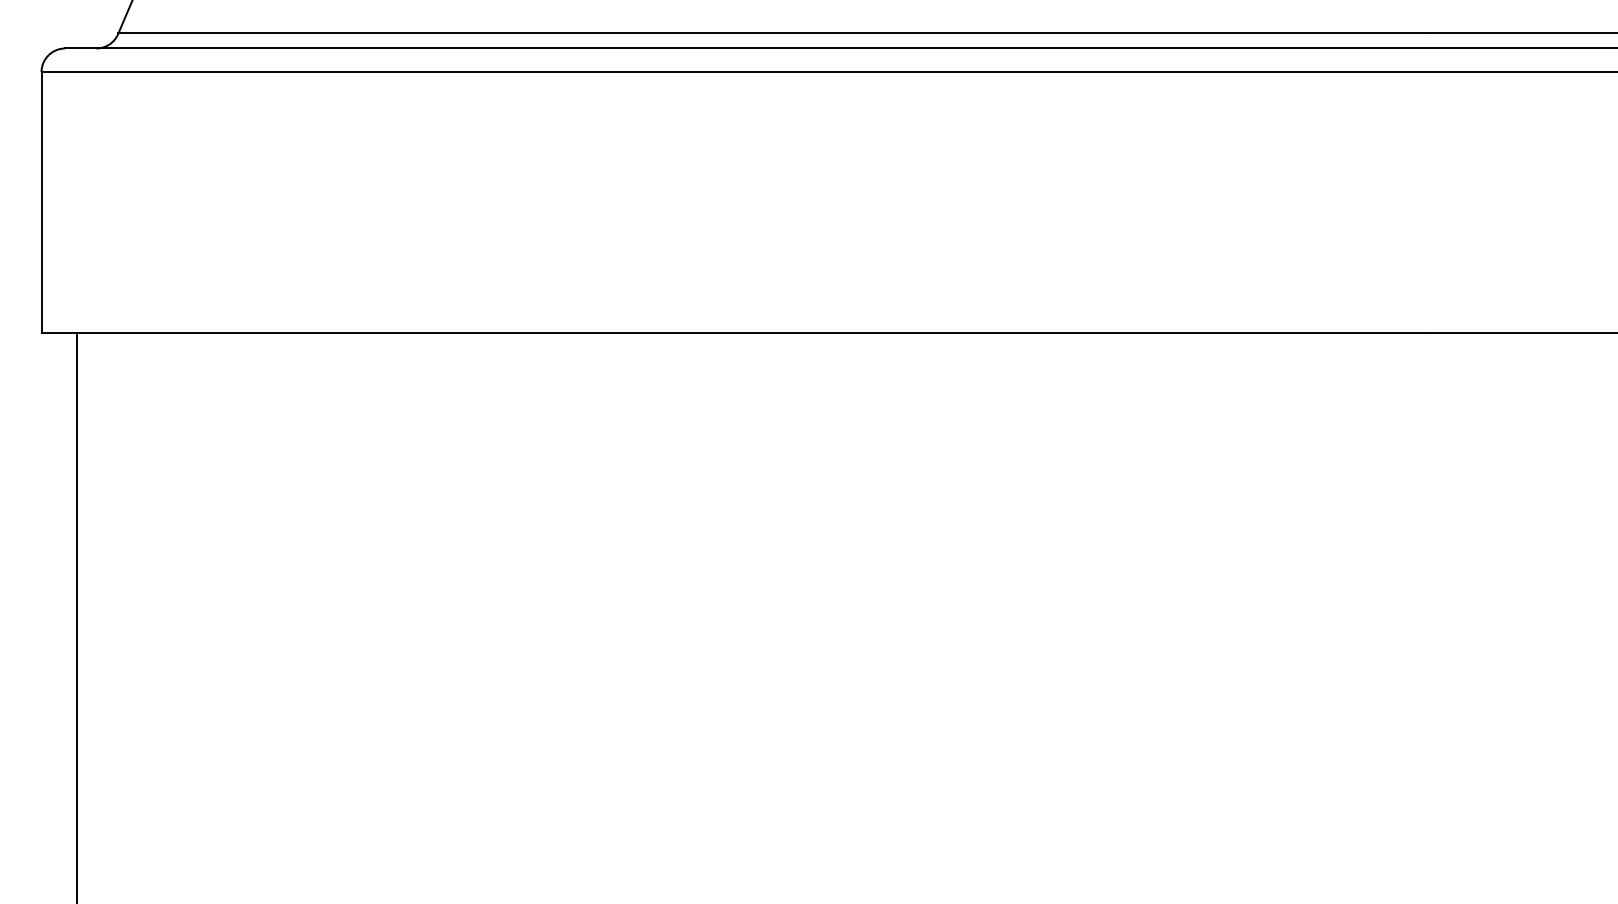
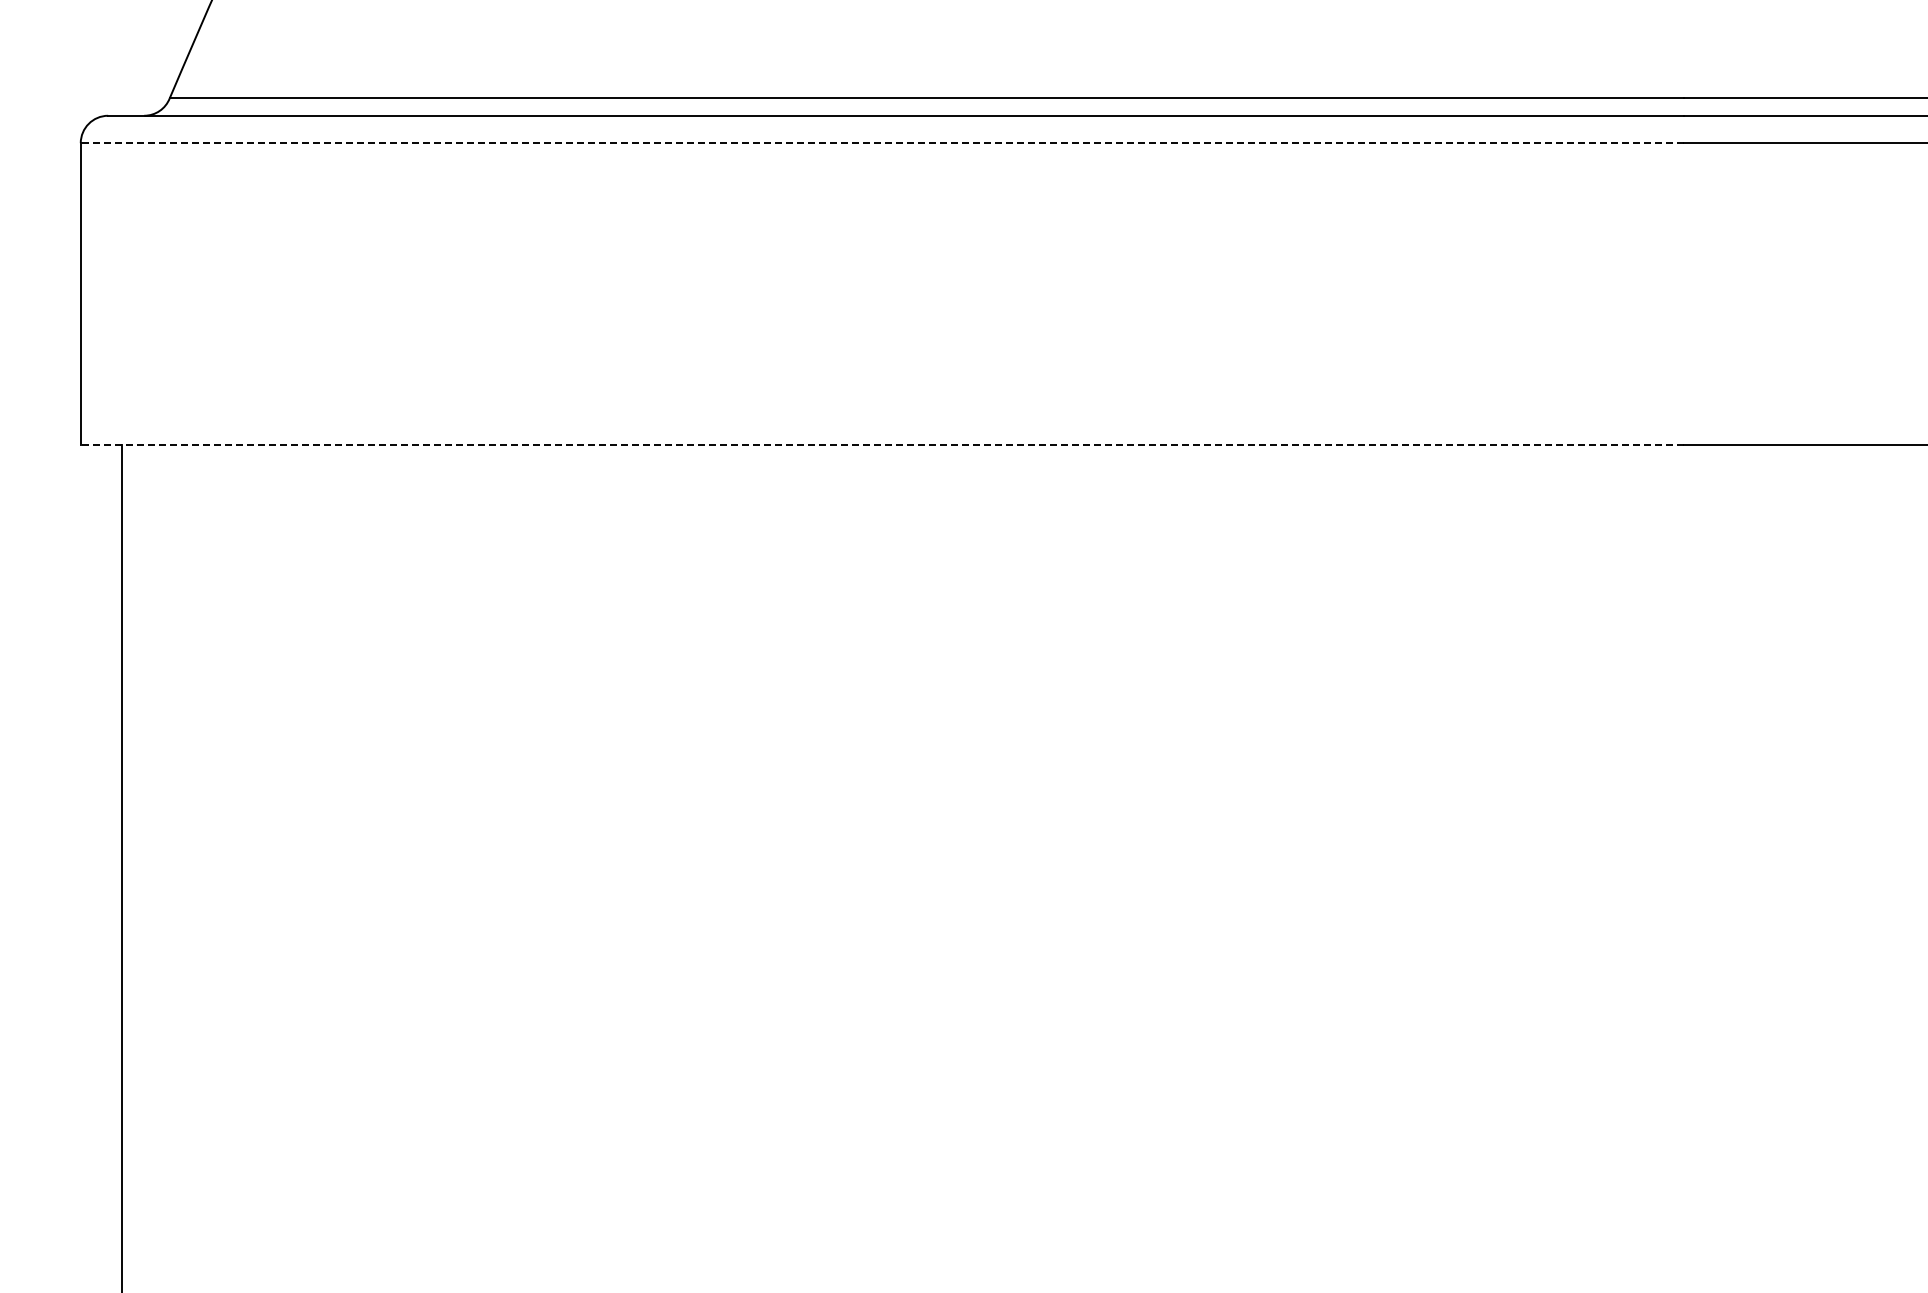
line: (733, 72) -> (881, 143), solid -> dashed
line: (733, 332) -> (881, 444), solid -> dashed

